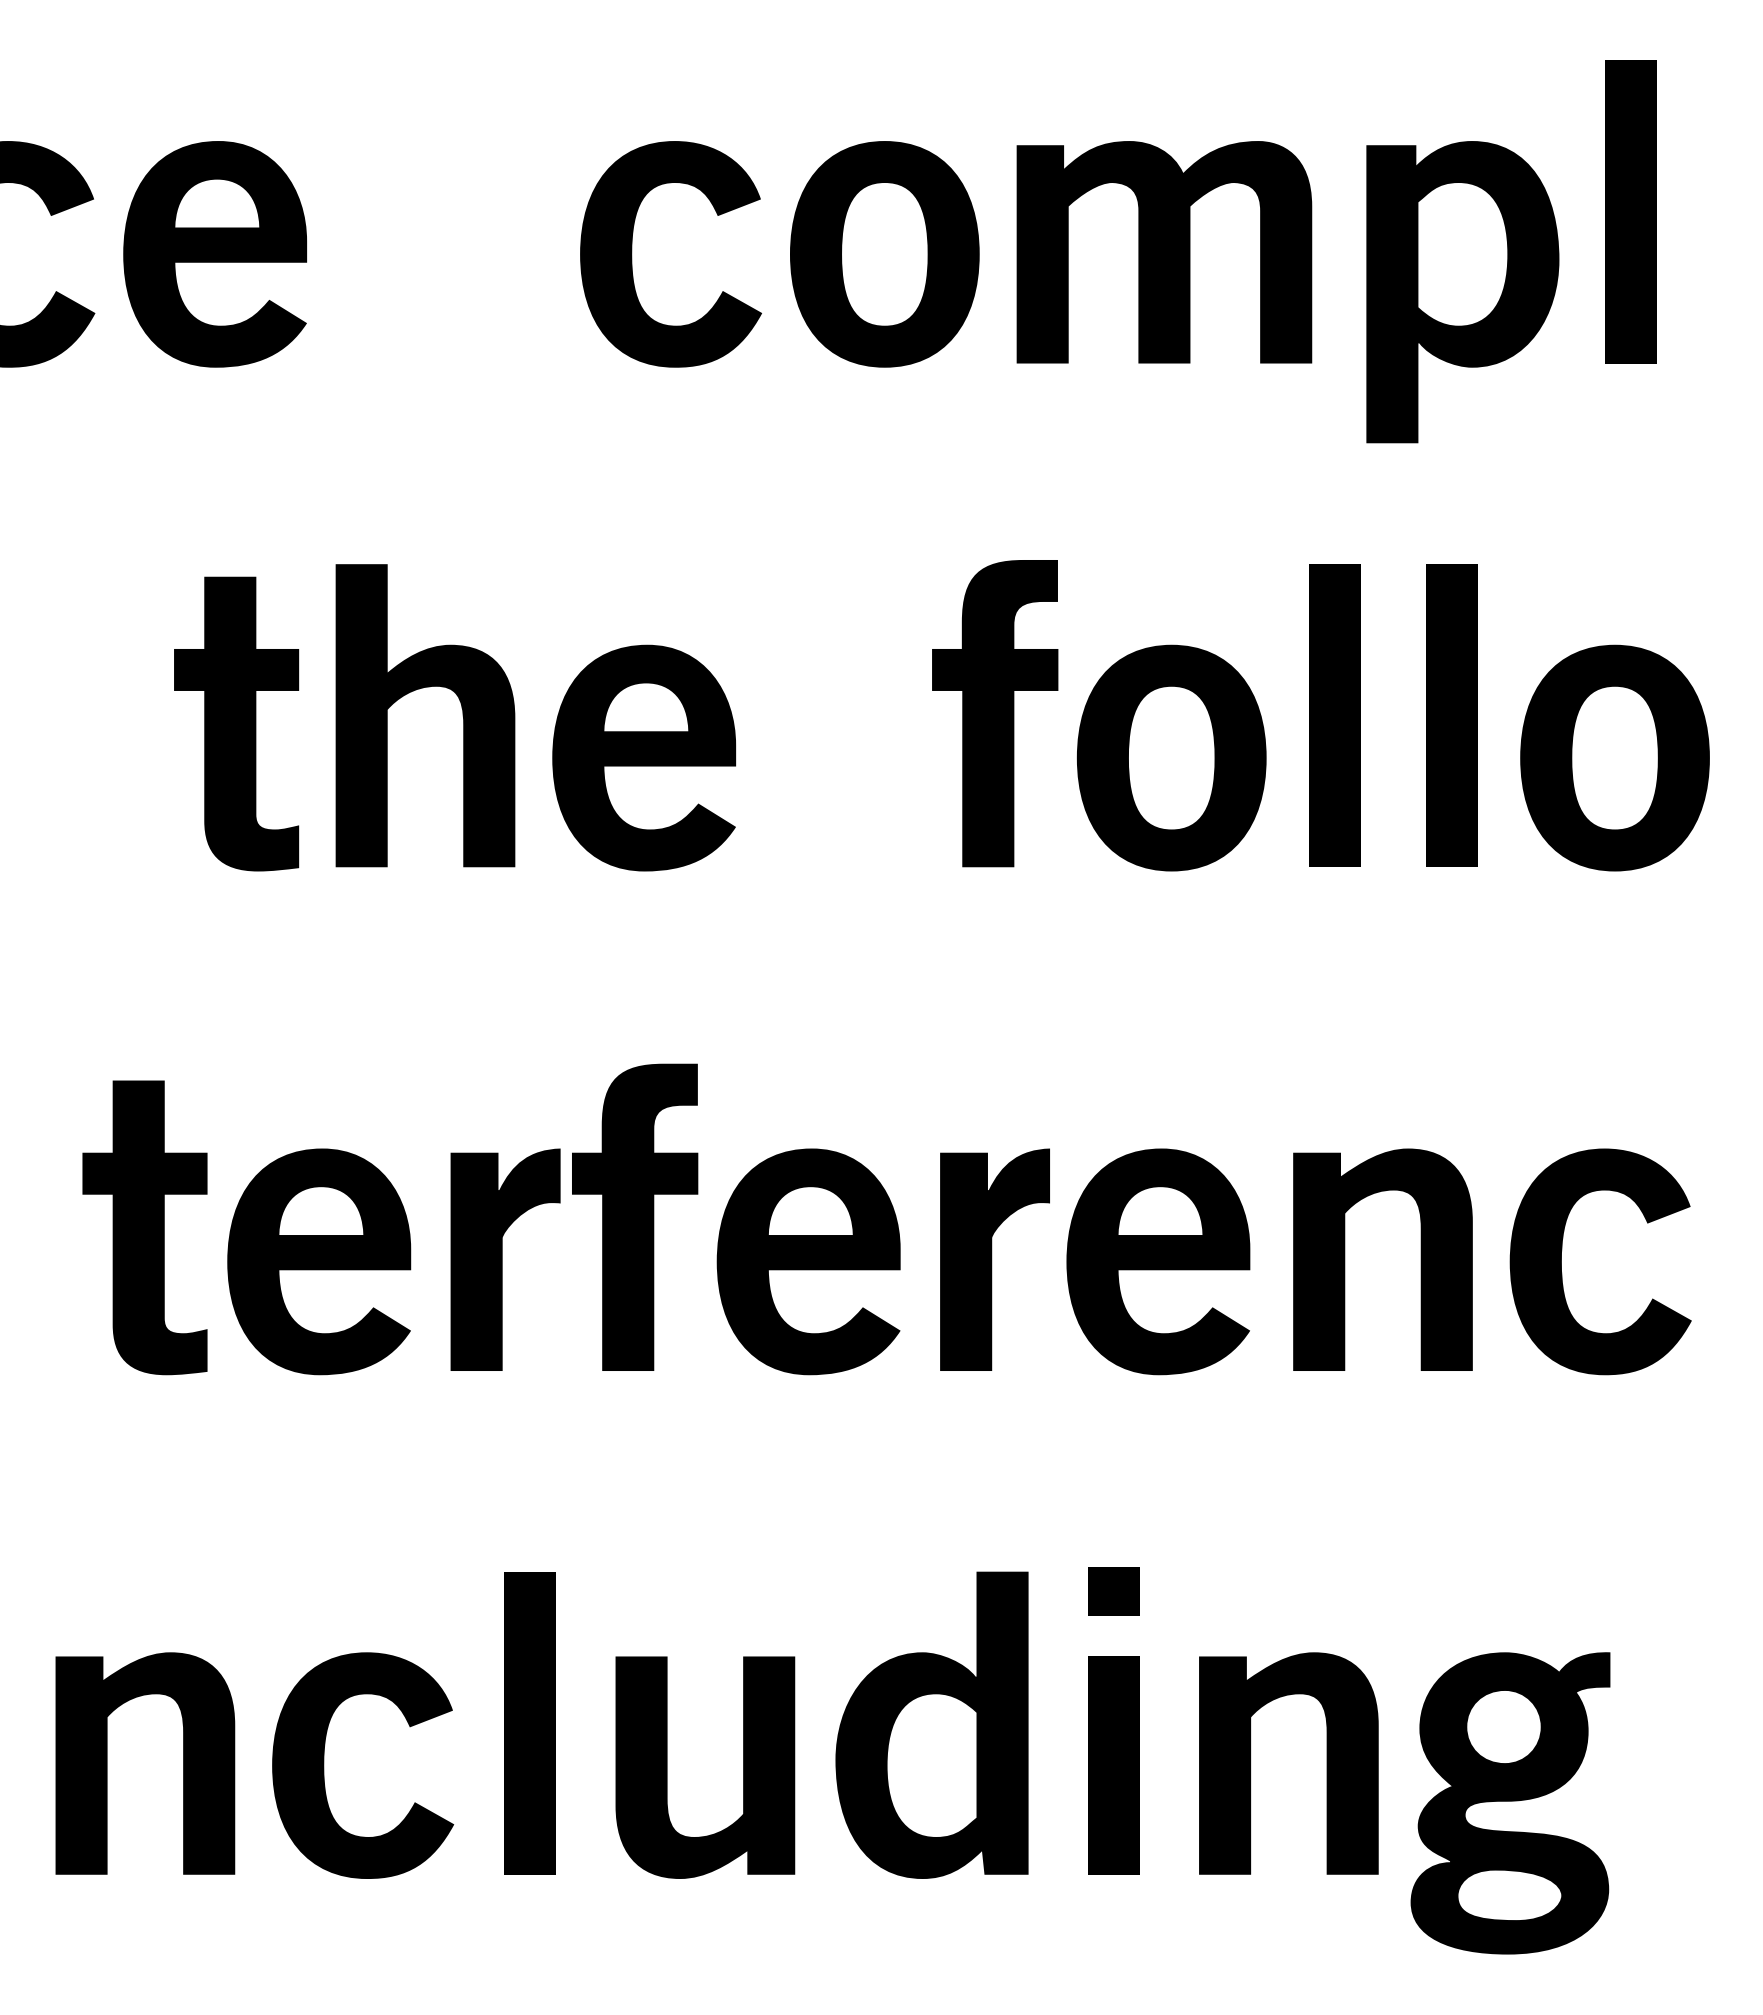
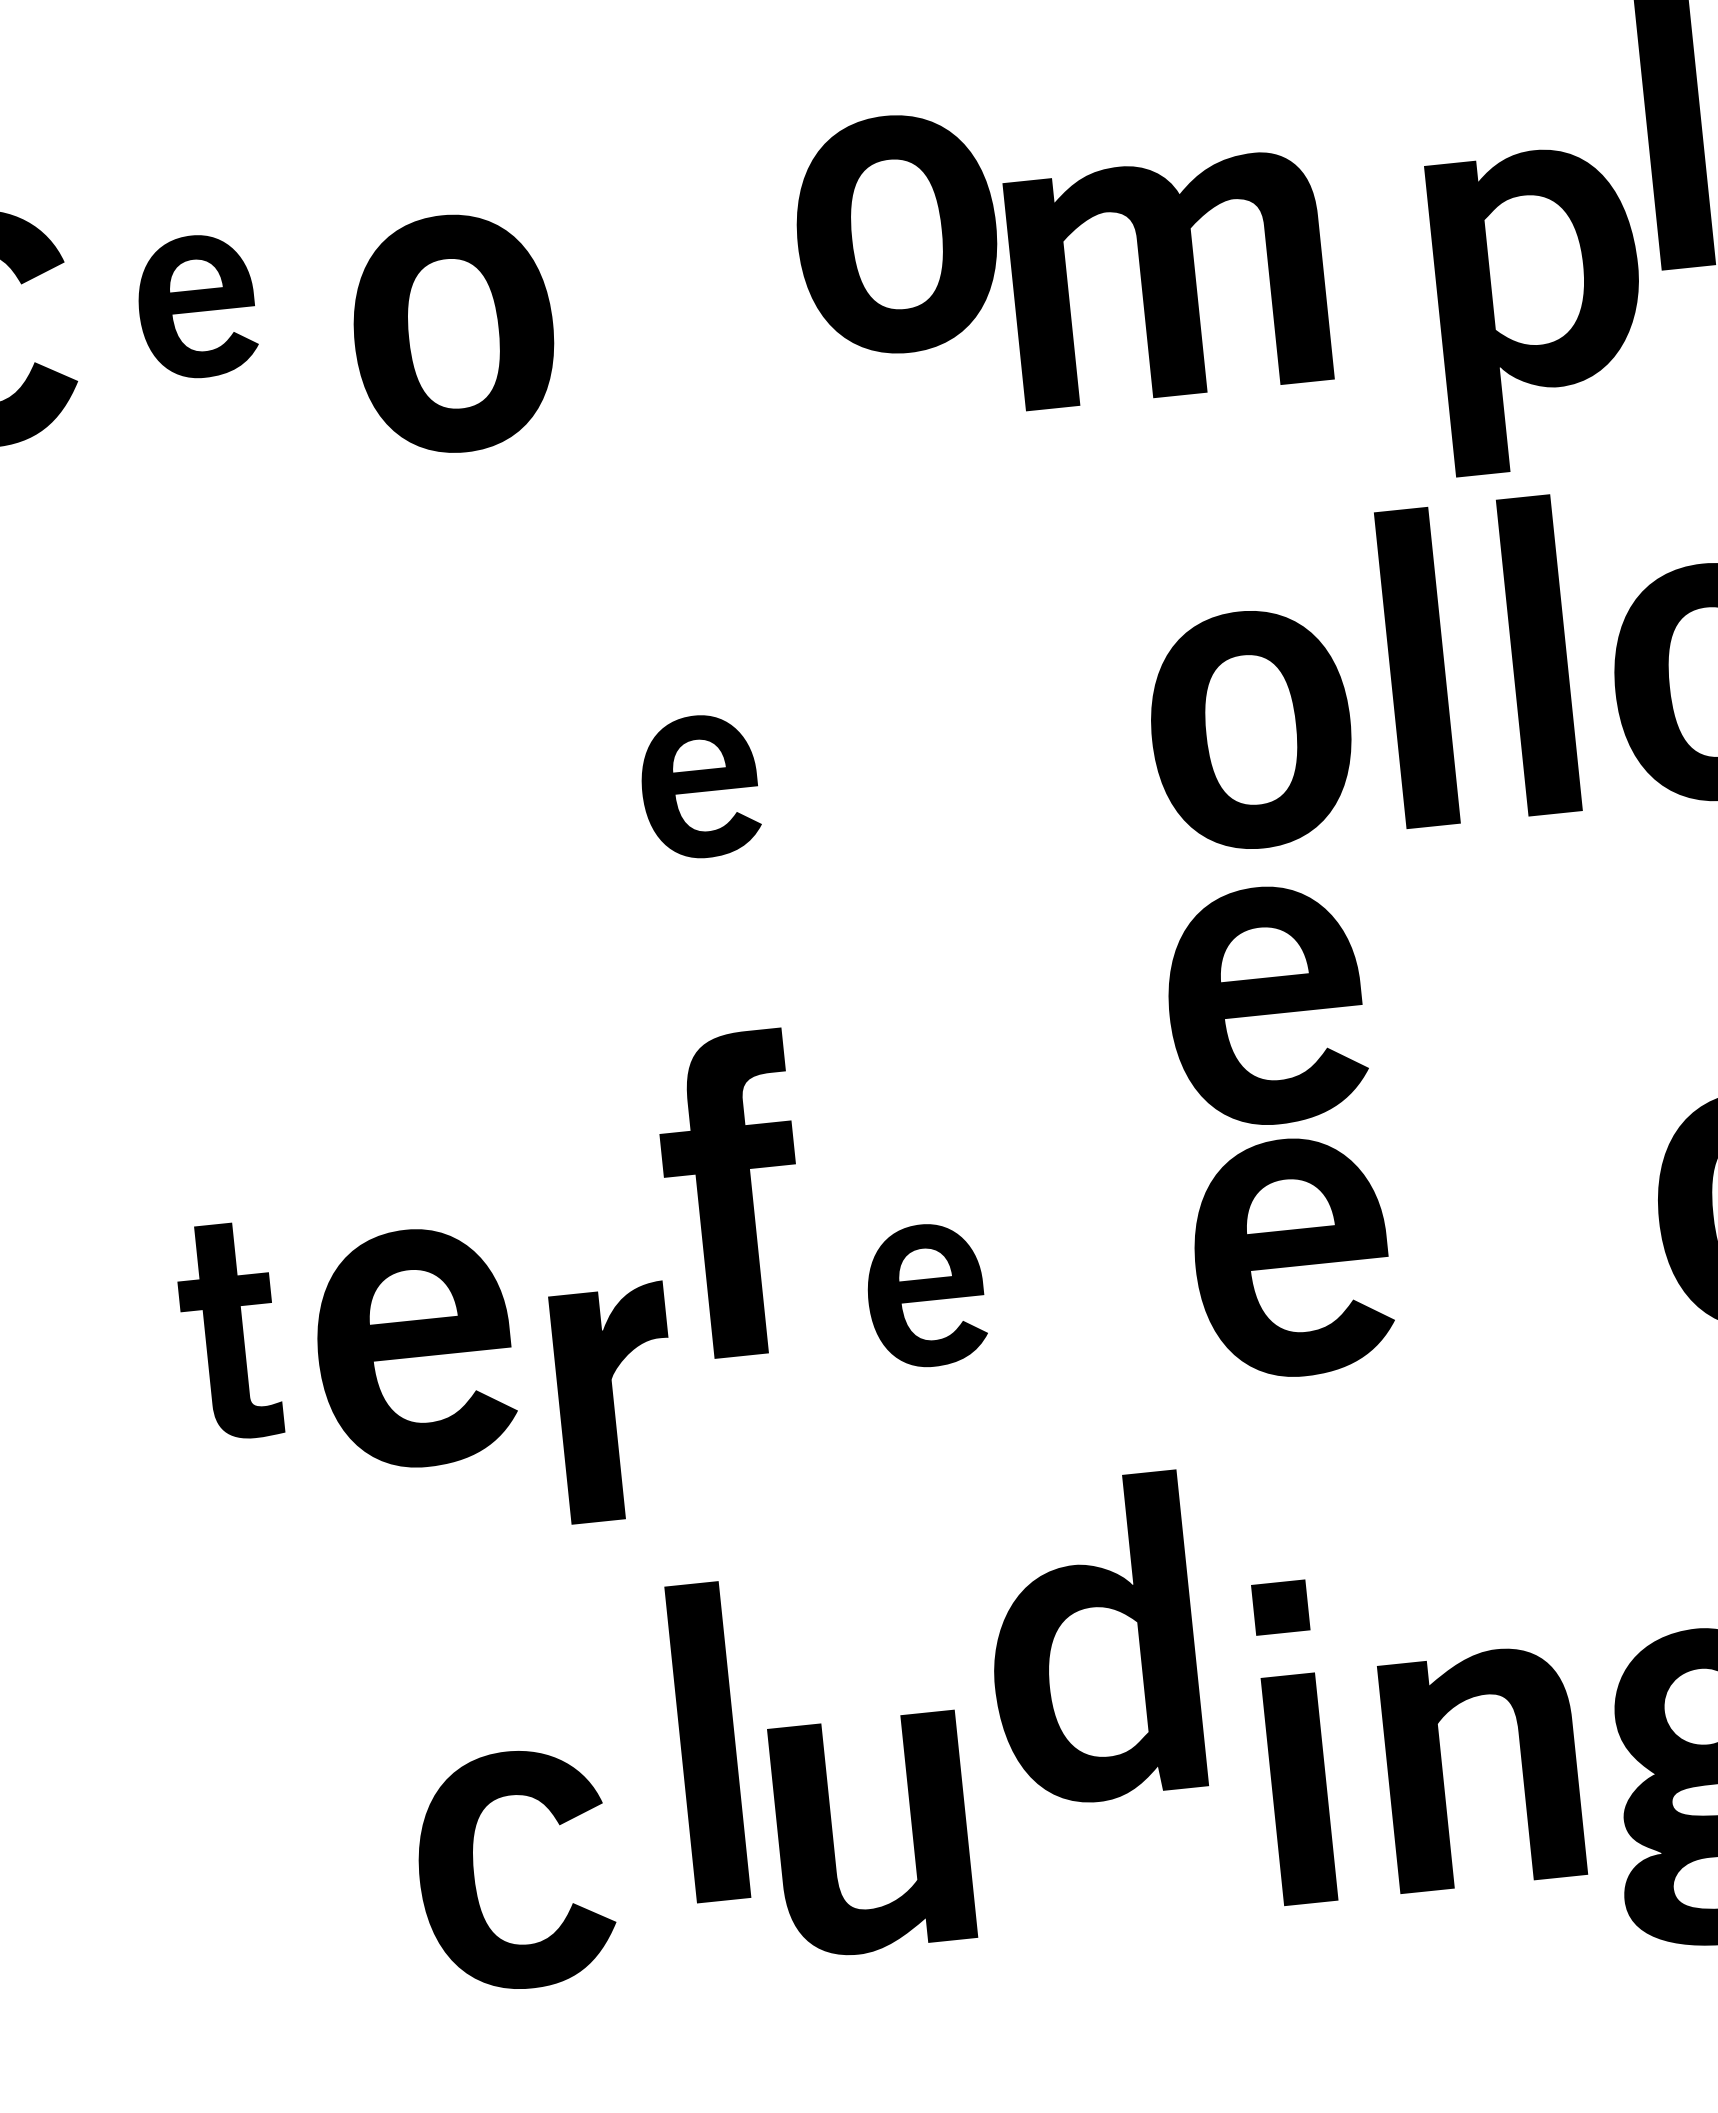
part: (1164, 252) -> (1168, 279), moved
part: (214, 254) -> (196, 306), size x0.6
fill: (671, 254) -> (673, 257), removed
part: (1462, 292) -> (1540, 309), moved
part: (455, 304) -> (453, 333), added
fill: (995, 713) -> (1062, 702), removed
fill: (425, 715) -> (466, 766), removed
fill: (236, 723) -> (269, 794), removed
part: (644, 757) -> (700, 786), size x0.6
part: (1158, 1020) -> (1265, 1005), added
part: (635, 1216) -> (732, 1193), moved
part: (144, 1227) -> (228, 1331), size x0.7
part: (505, 1259) -> (616, 1402), moved
fill: (995, 1259) -> (1121, 1273), removed
fill: (1382, 1259) -> (1525, 1231), removed
part: (808, 1261) -> (925, 1295), size x0.6
part: (529, 1723) -> (707, 1742), moved
part: (931, 1724) -> (1091, 1639), moved
part: (107, 1763) -> (247, 1895), removed

